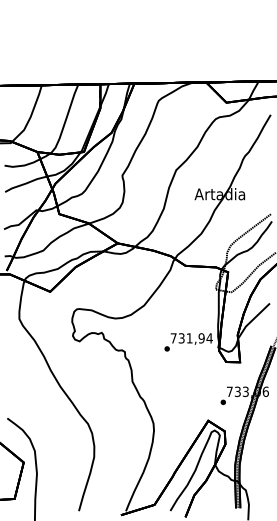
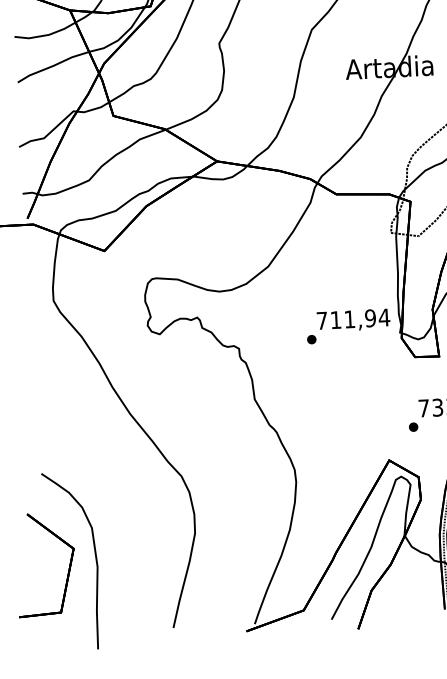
text: (181, 338) -> (335, 320), 731,94 -> 711,94

